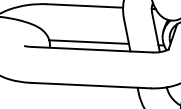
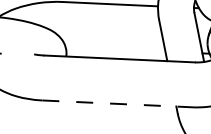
line: (88, 41) -> (114, 48), removed
line: (91, 85) -> (118, 103), solid -> dashed

